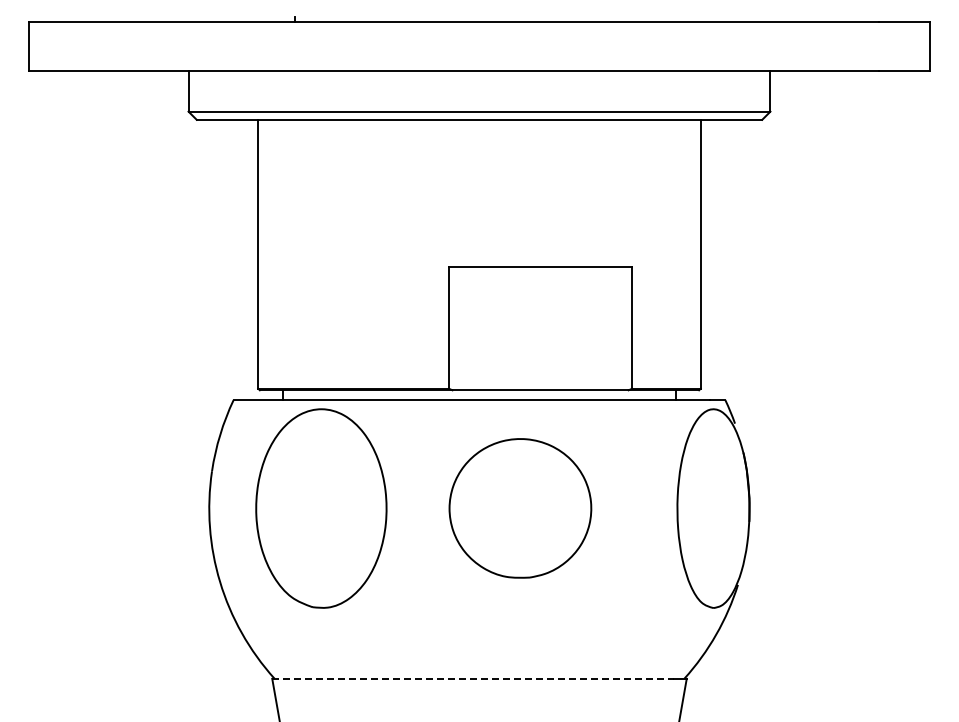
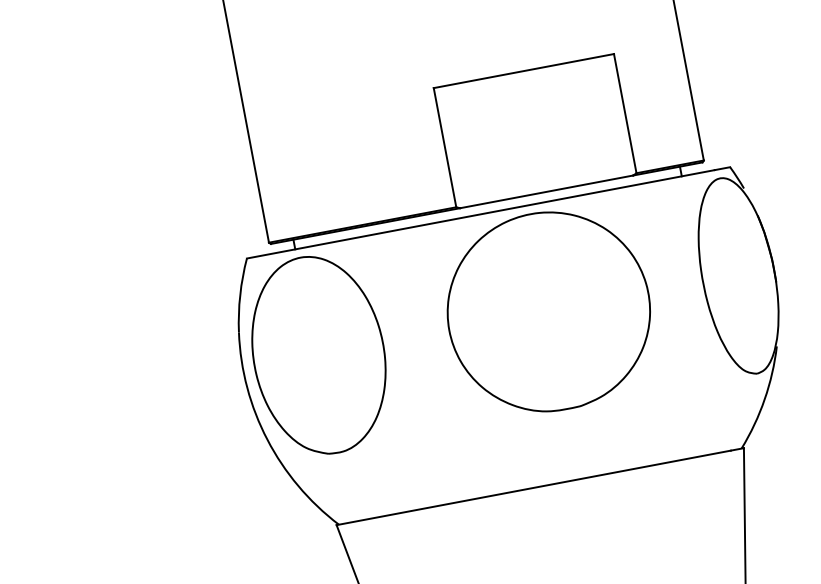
part: (321, 508) -> (319, 355), moved
part: (520, 508) -> (548, 311), size x1.43
line: (472, 678) -> (533, 487), dashed -> solid

